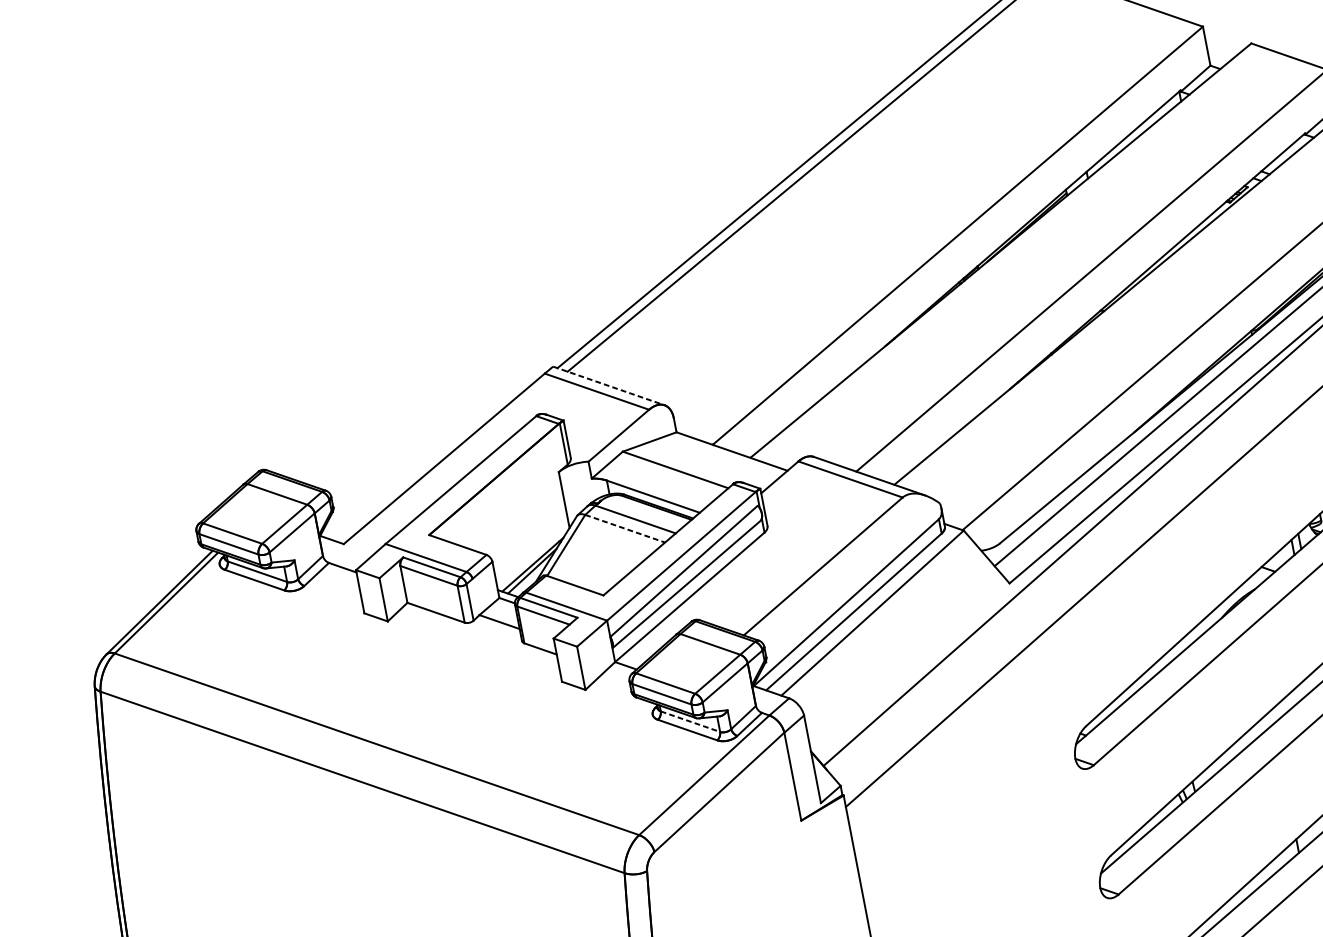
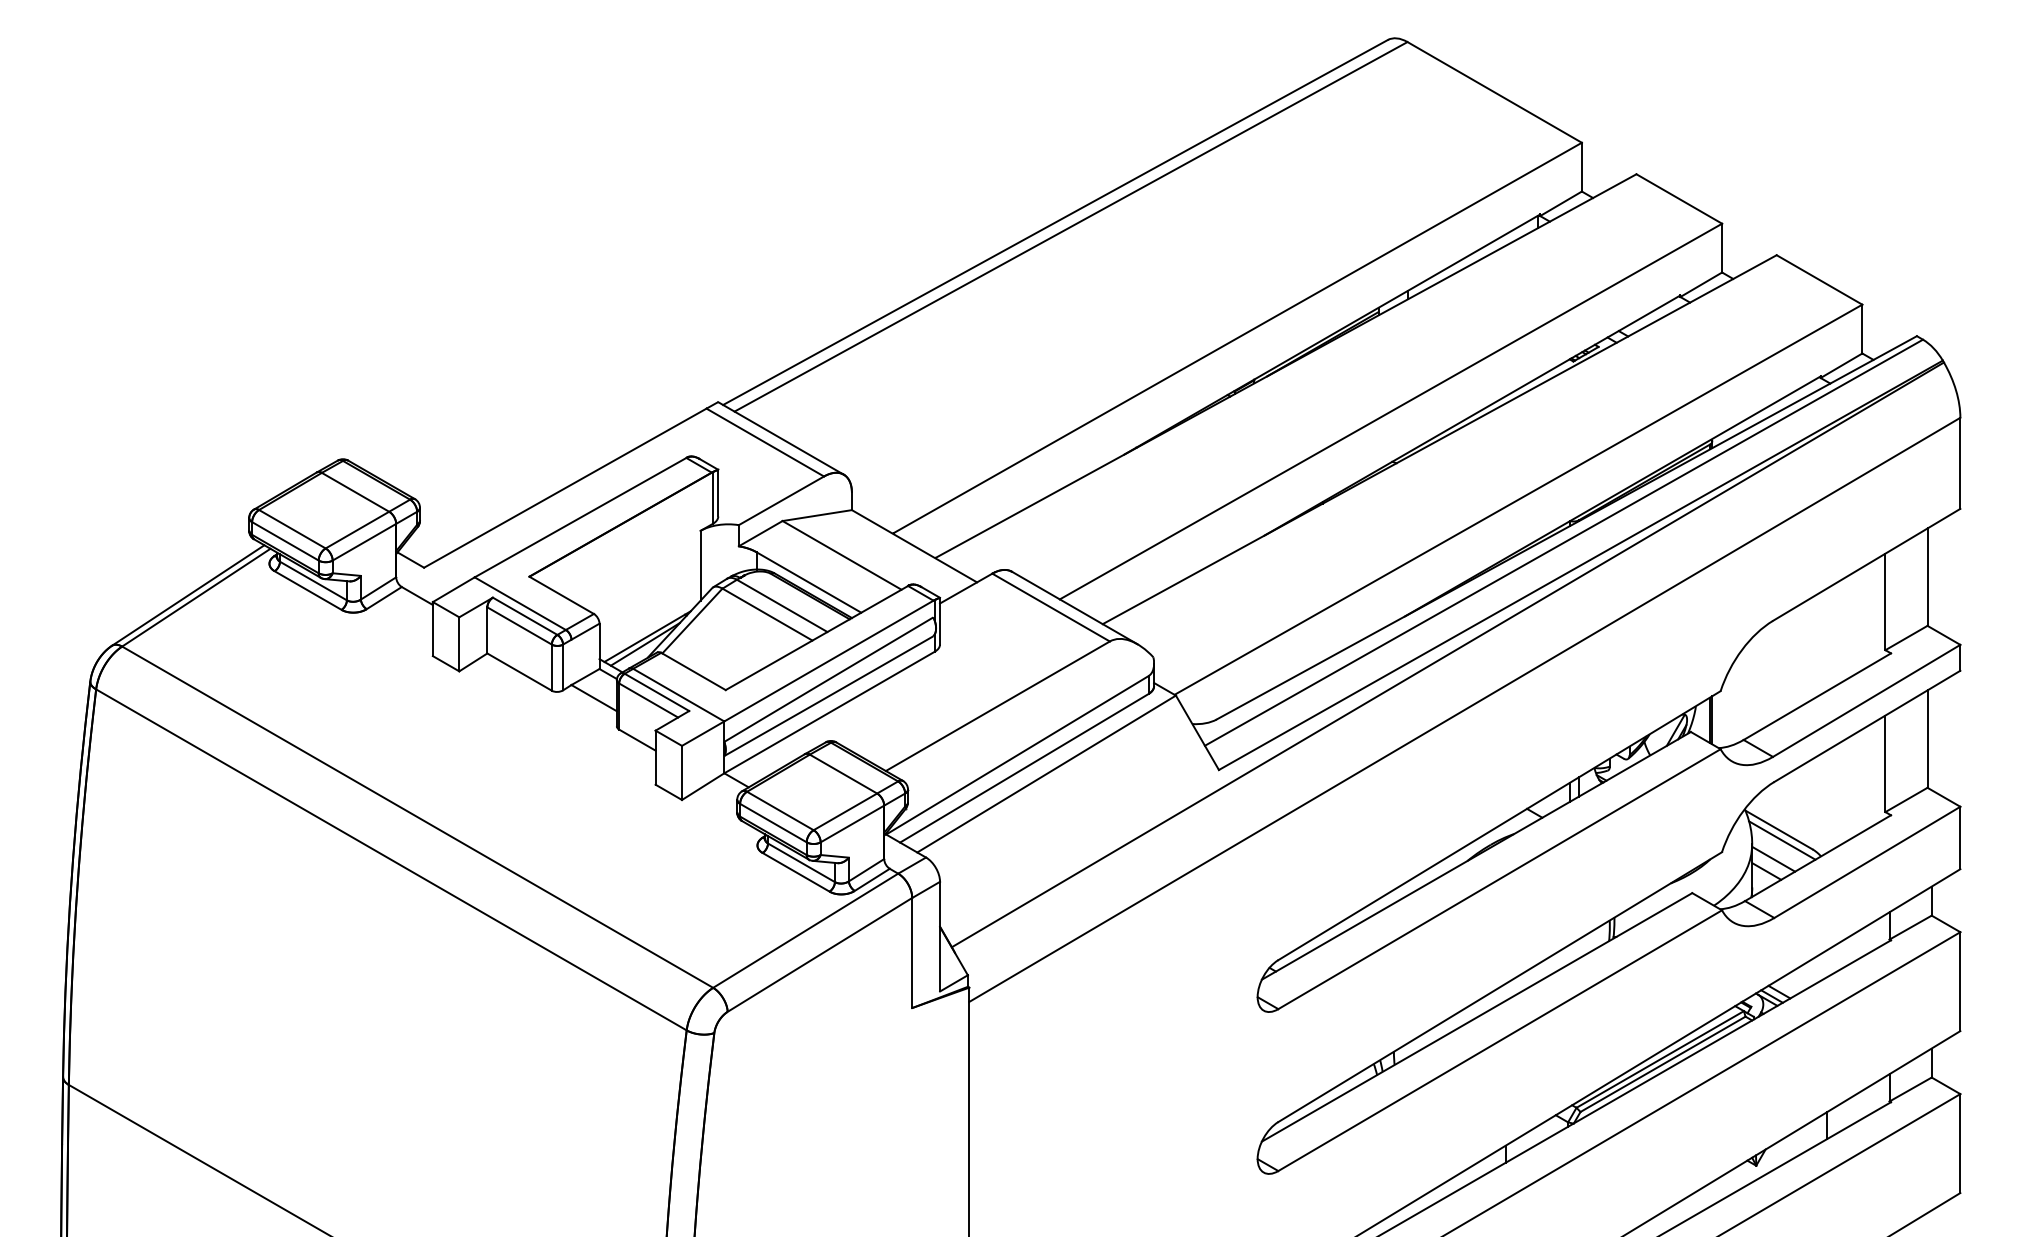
line: (609, 385) -> (781, 438), dashed -> solid
line: (625, 528) -> (767, 614), dashed -> solid
line: (690, 721) -> (801, 862), dashed -> solid

